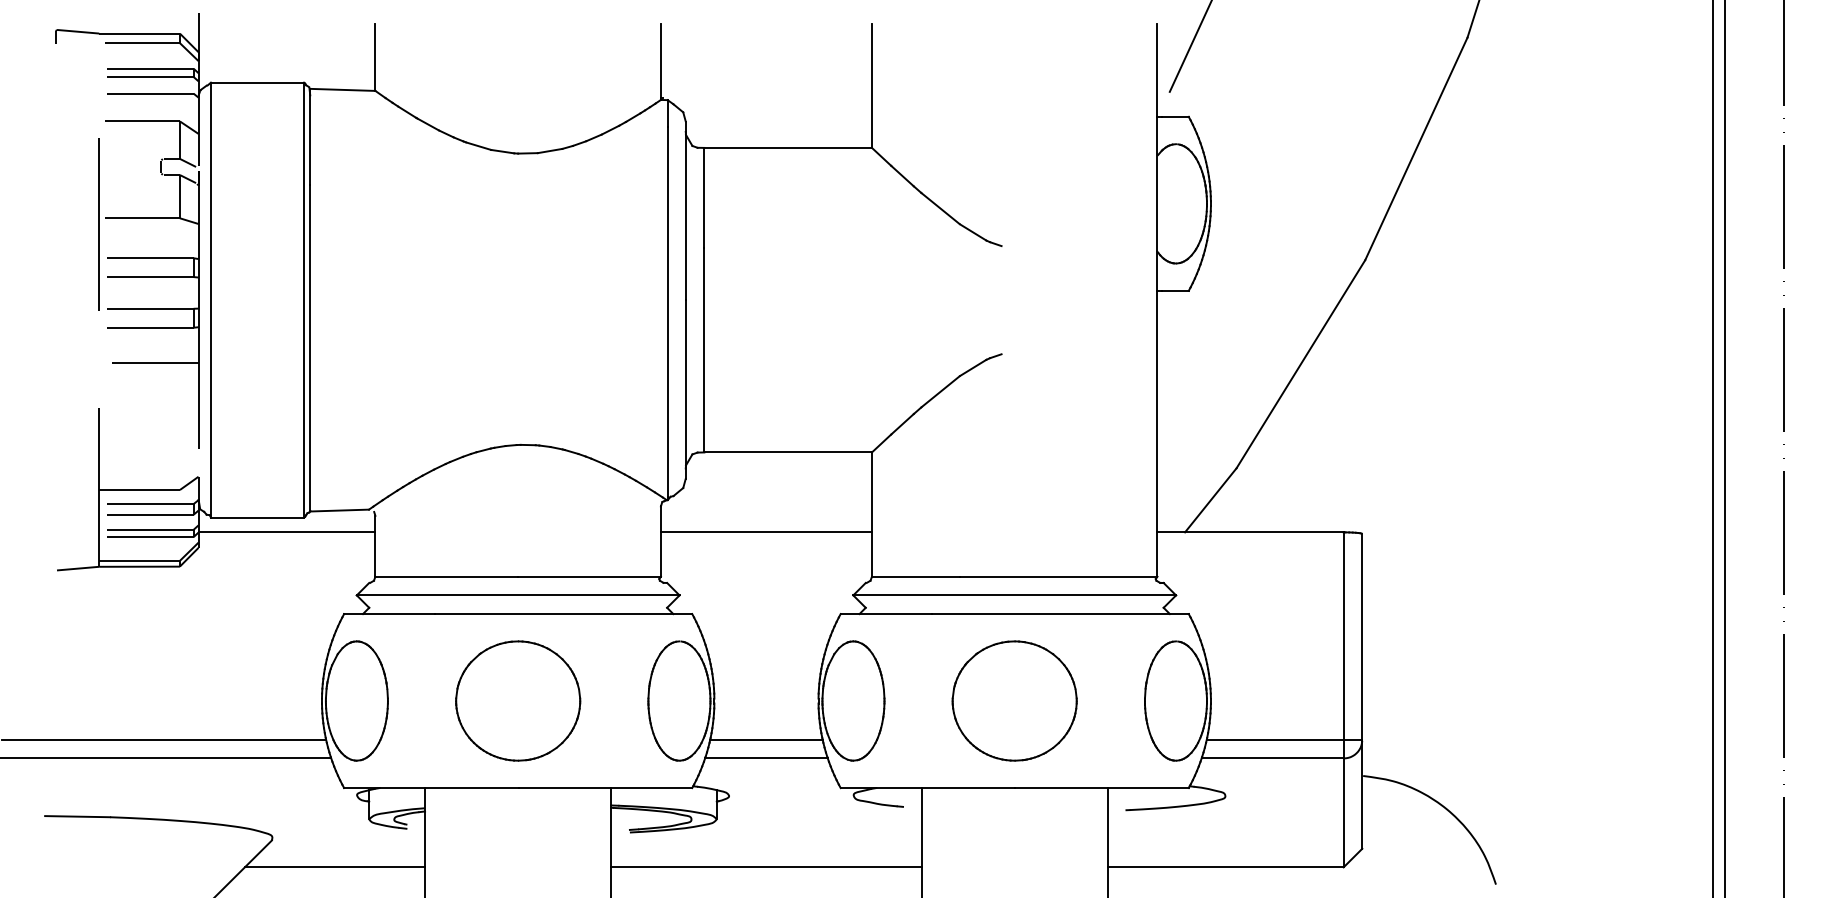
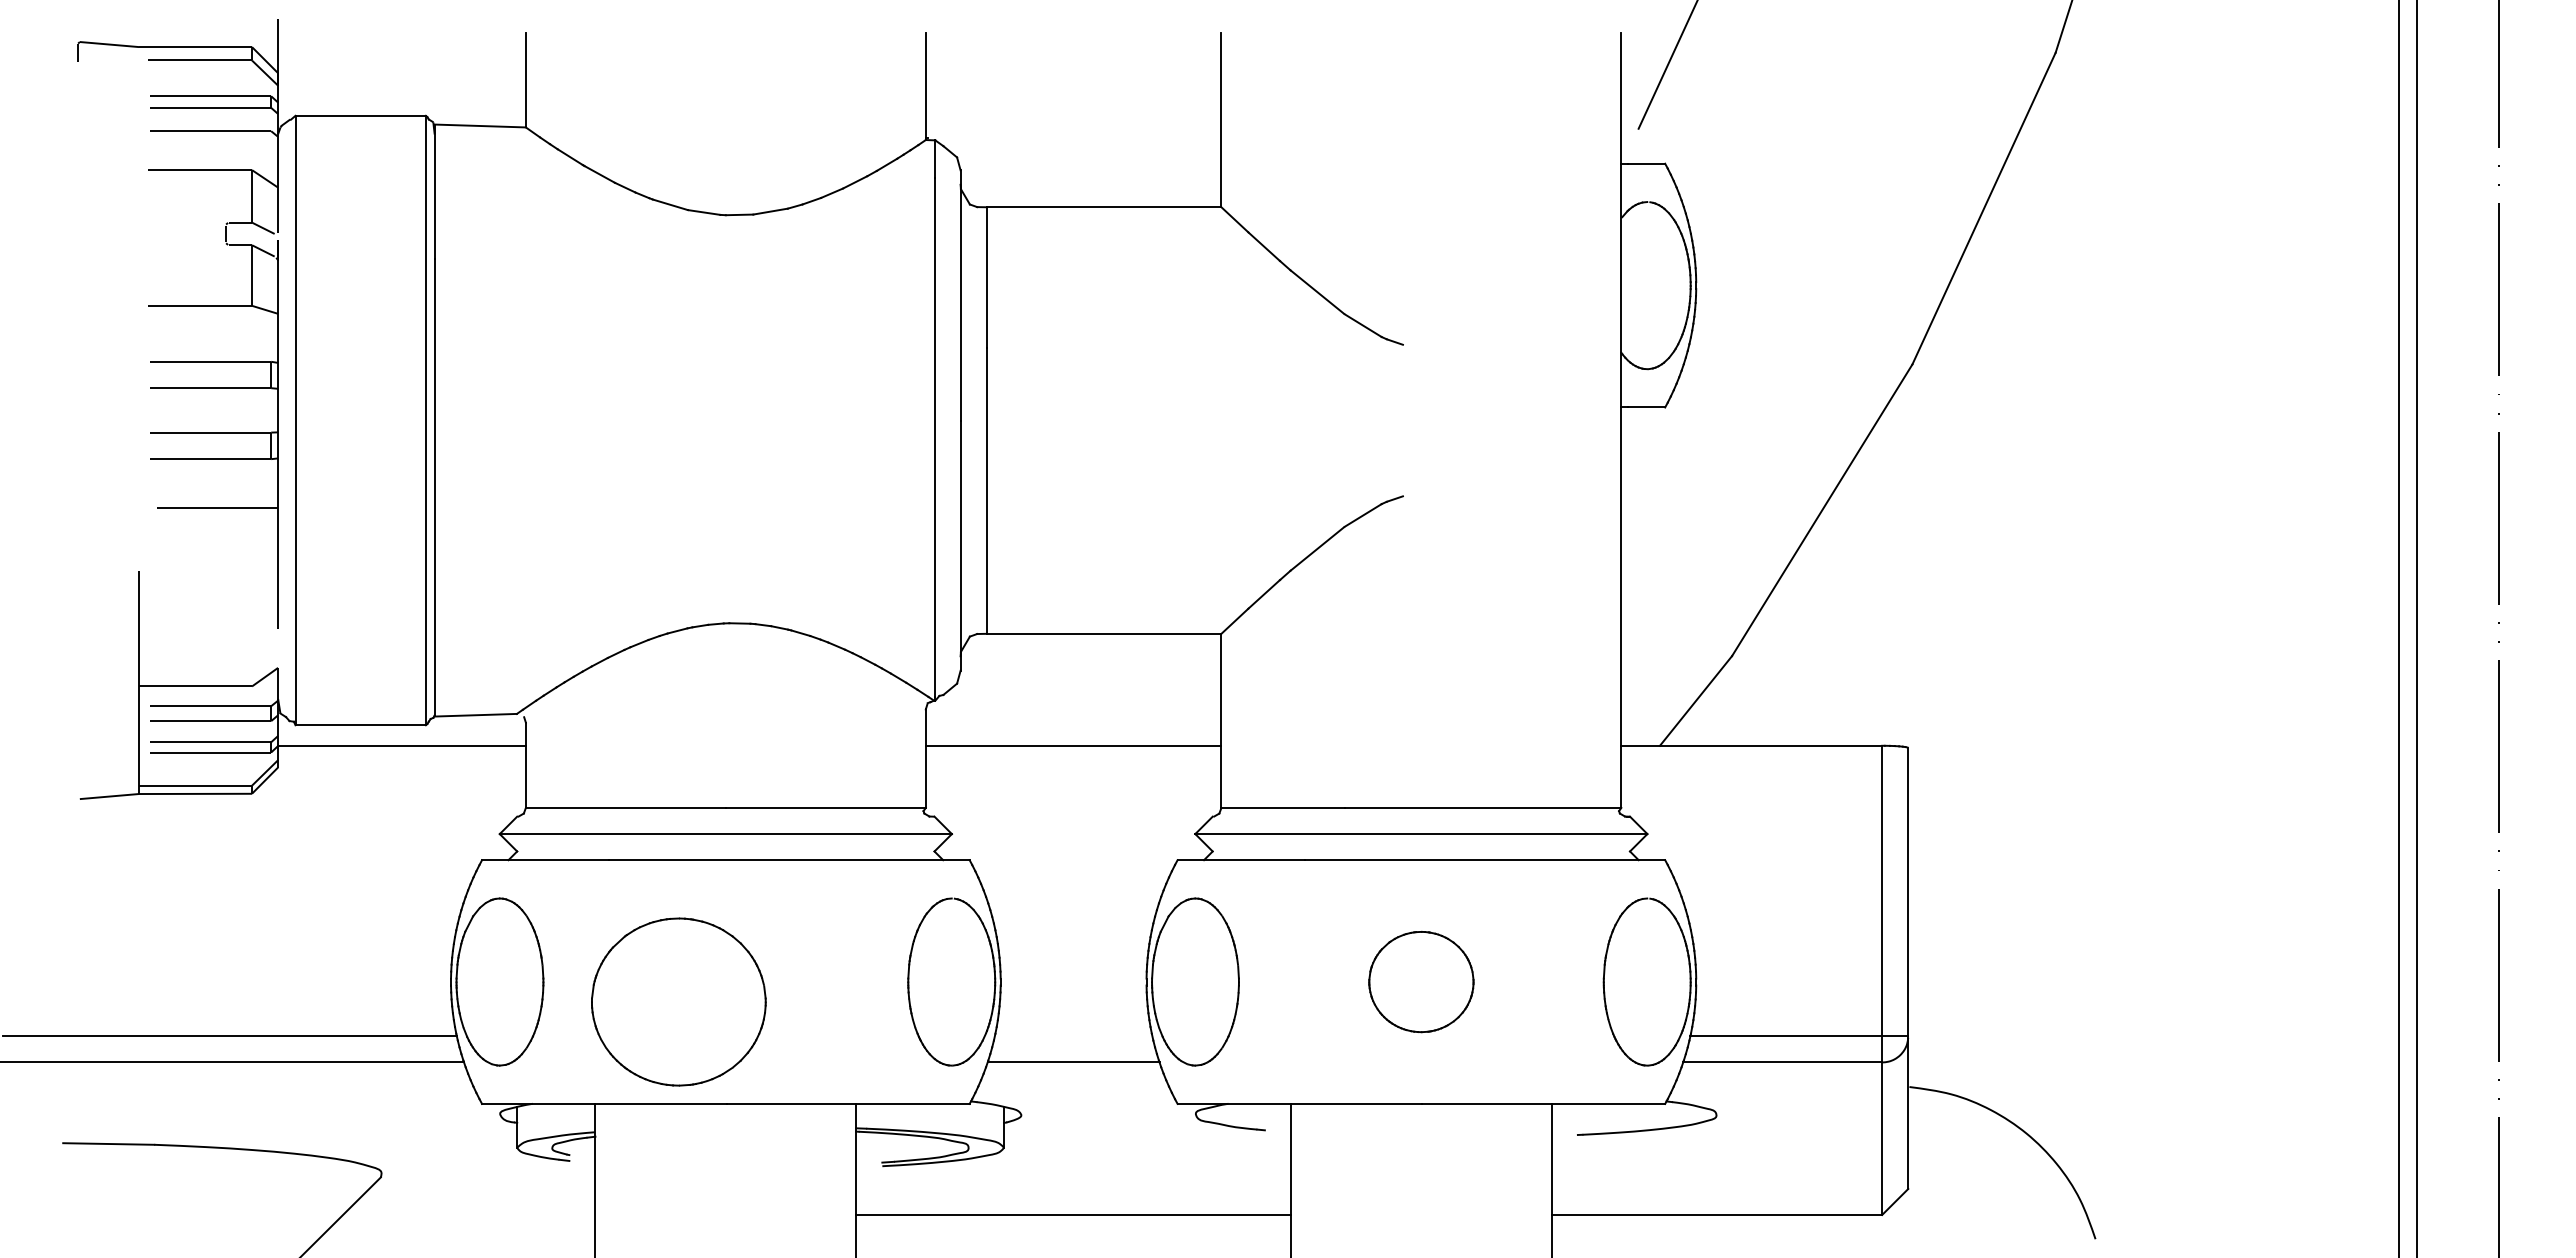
line: (98, 223) -> (138, 313), removed
part: (517, 700) -> (678, 1001), moved
part: (1014, 700) -> (1421, 981), size x0.6
line: (766, 739) -> (1073, 1036), removed
line: (335, 866) -> (469, 1214), removed

